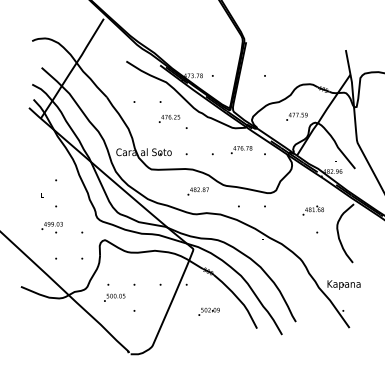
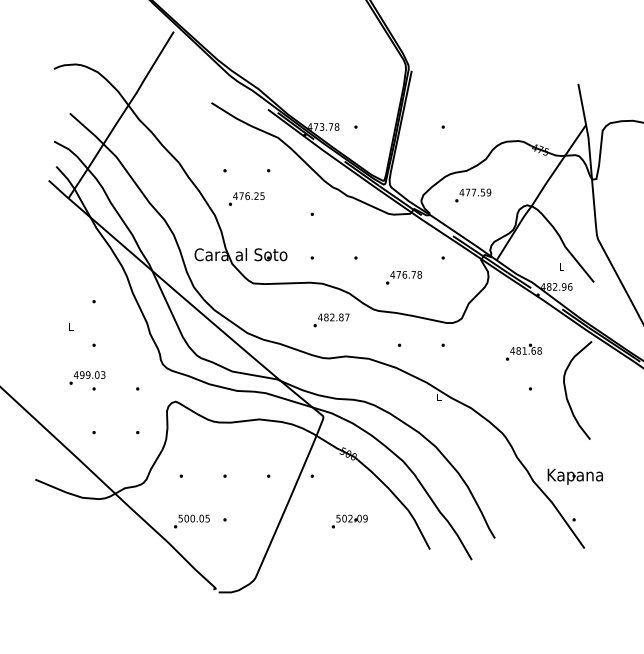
text: (296, 116) -> (472, 194), moved
text: (169, 118) -> (246, 198), moved
text: (241, 150) -> (403, 278), moved
text: (114, 297) -> (191, 520), moved

